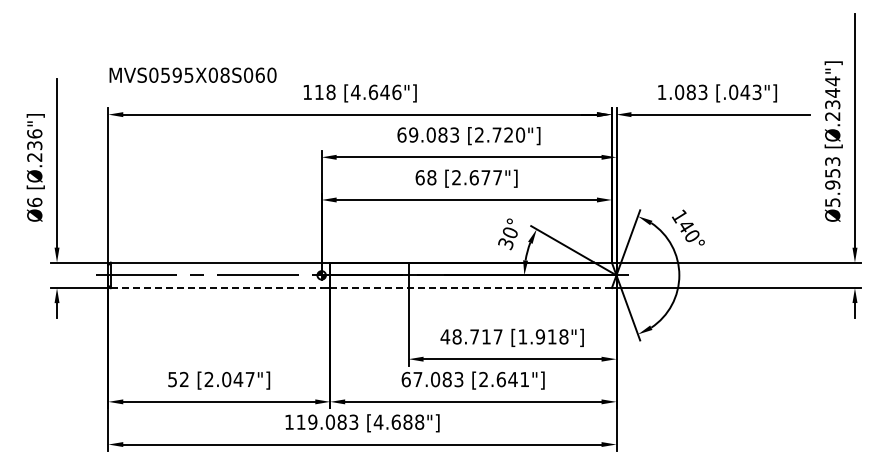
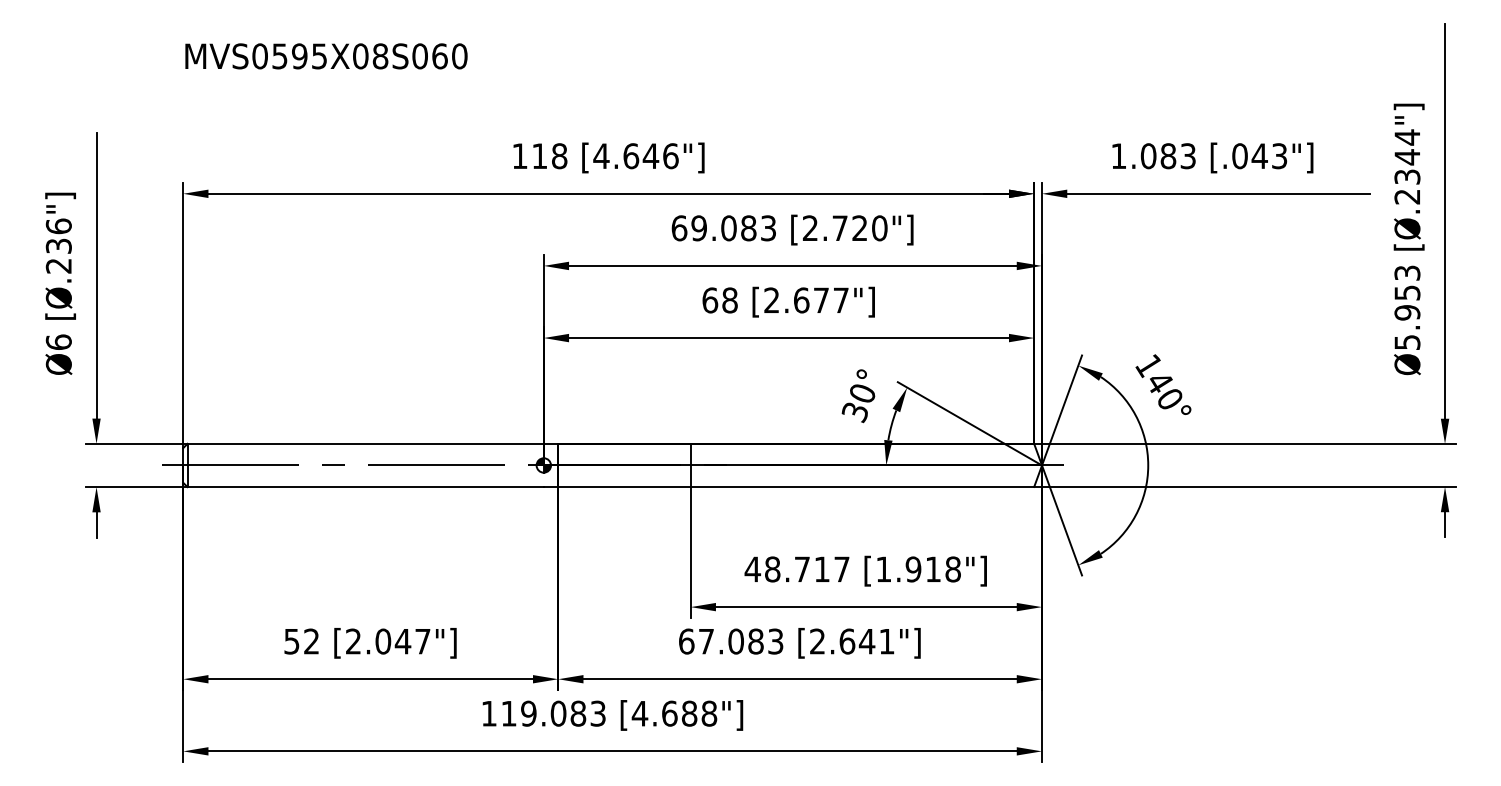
text: (192, 74) -> (325, 54), moved
line: (216, 288) -> (366, 487), dashed -> solid
line: (471, 288) -> (796, 487), dashed -> solid

